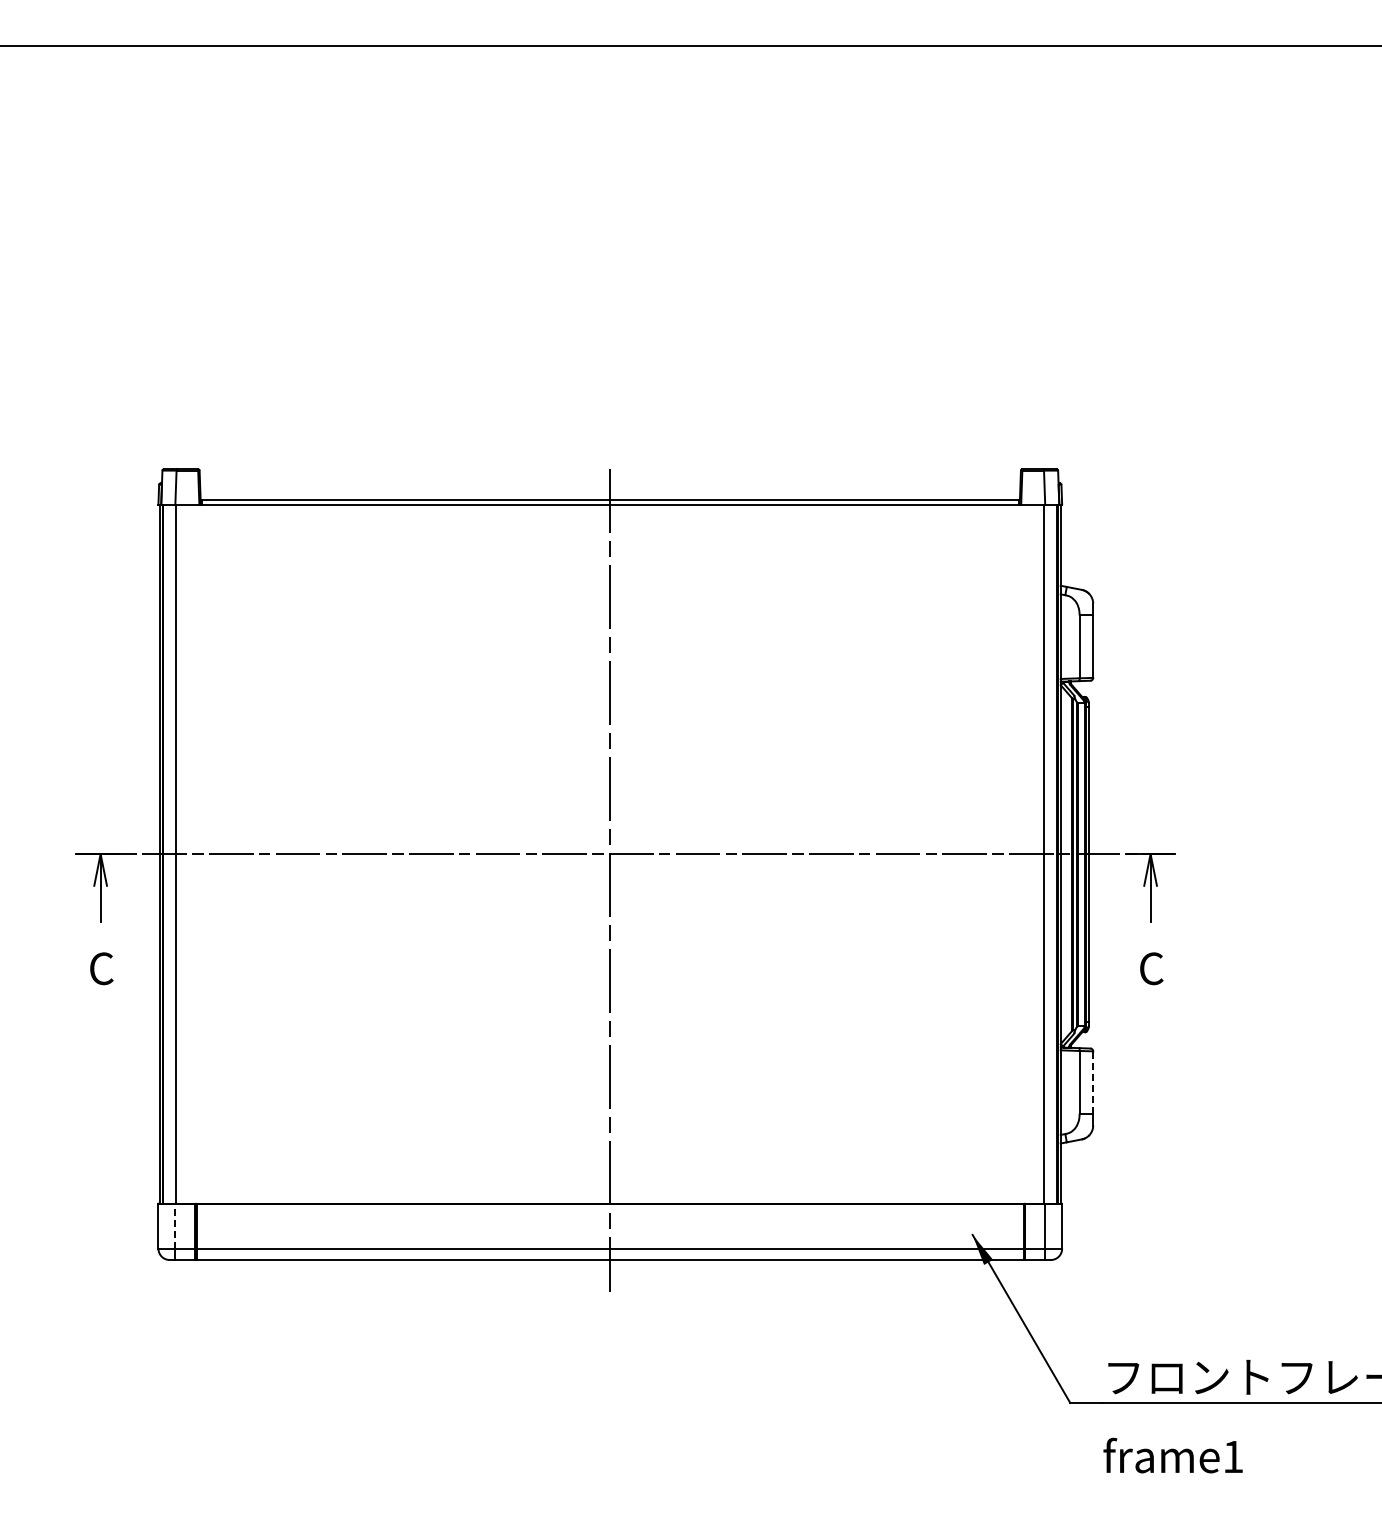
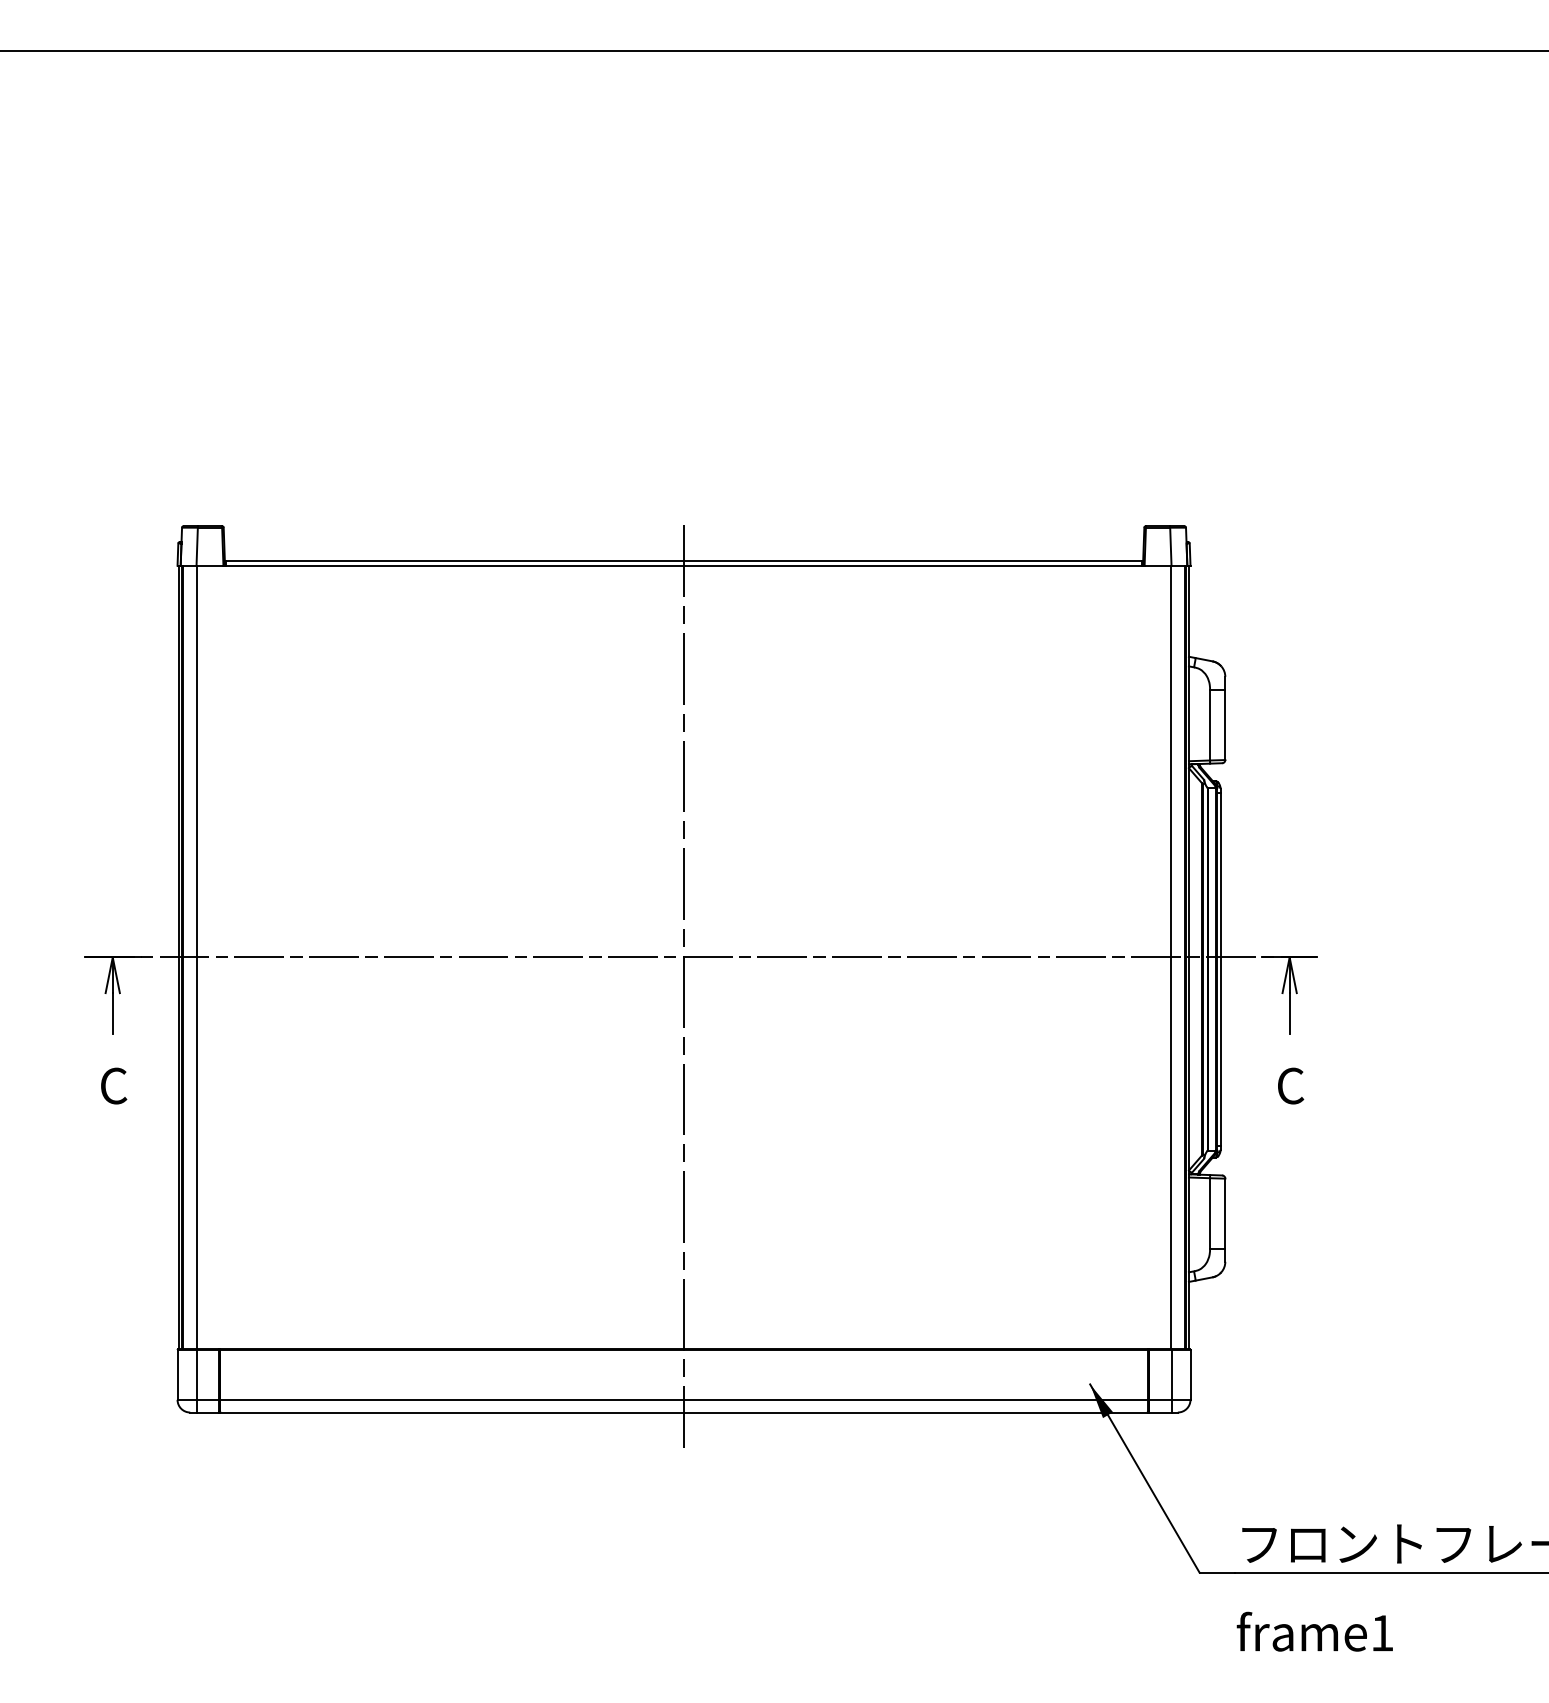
line: (1093, 1082) -> (1225, 1213), dashed -> solid
line: (175, 1225) -> (196, 1373), dashed -> solid

